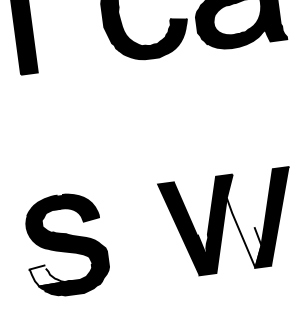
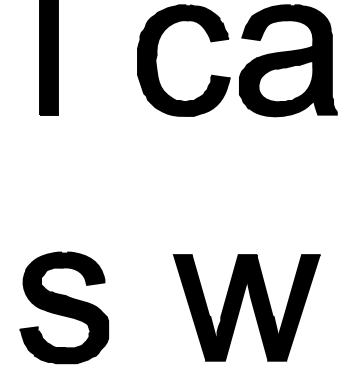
fill: (243, 220) -> (262, 307), added
fill: (50, 274) -> (42, 338), added

